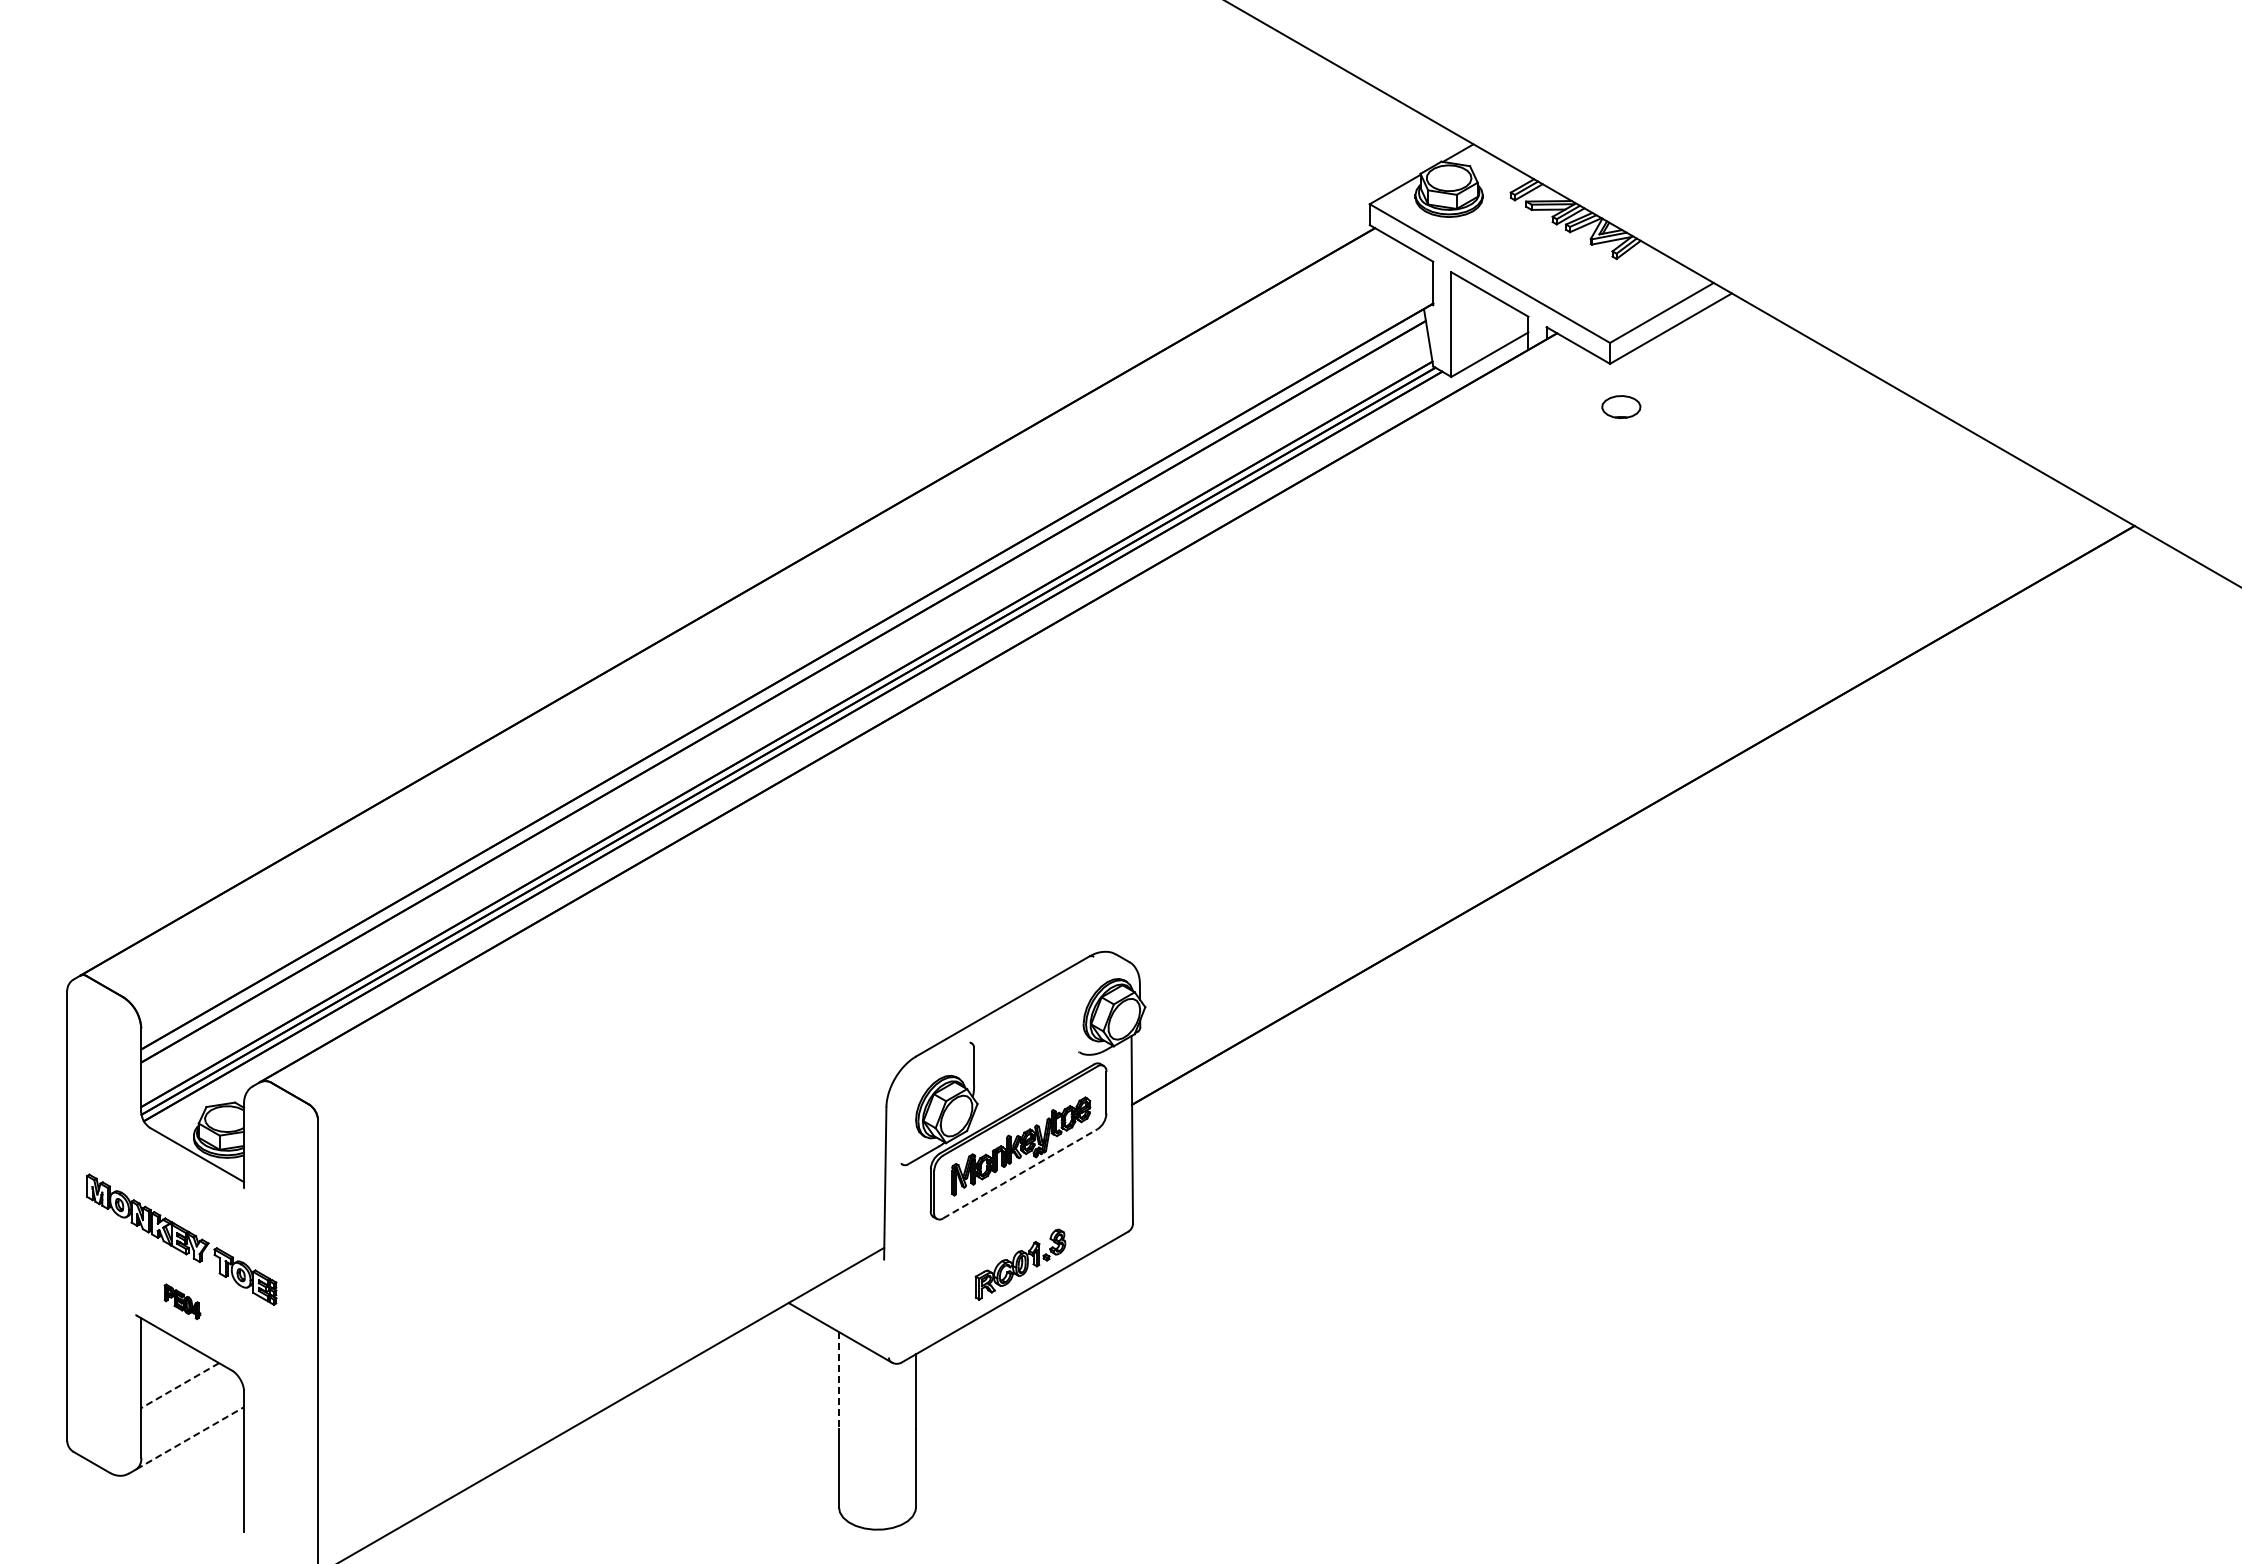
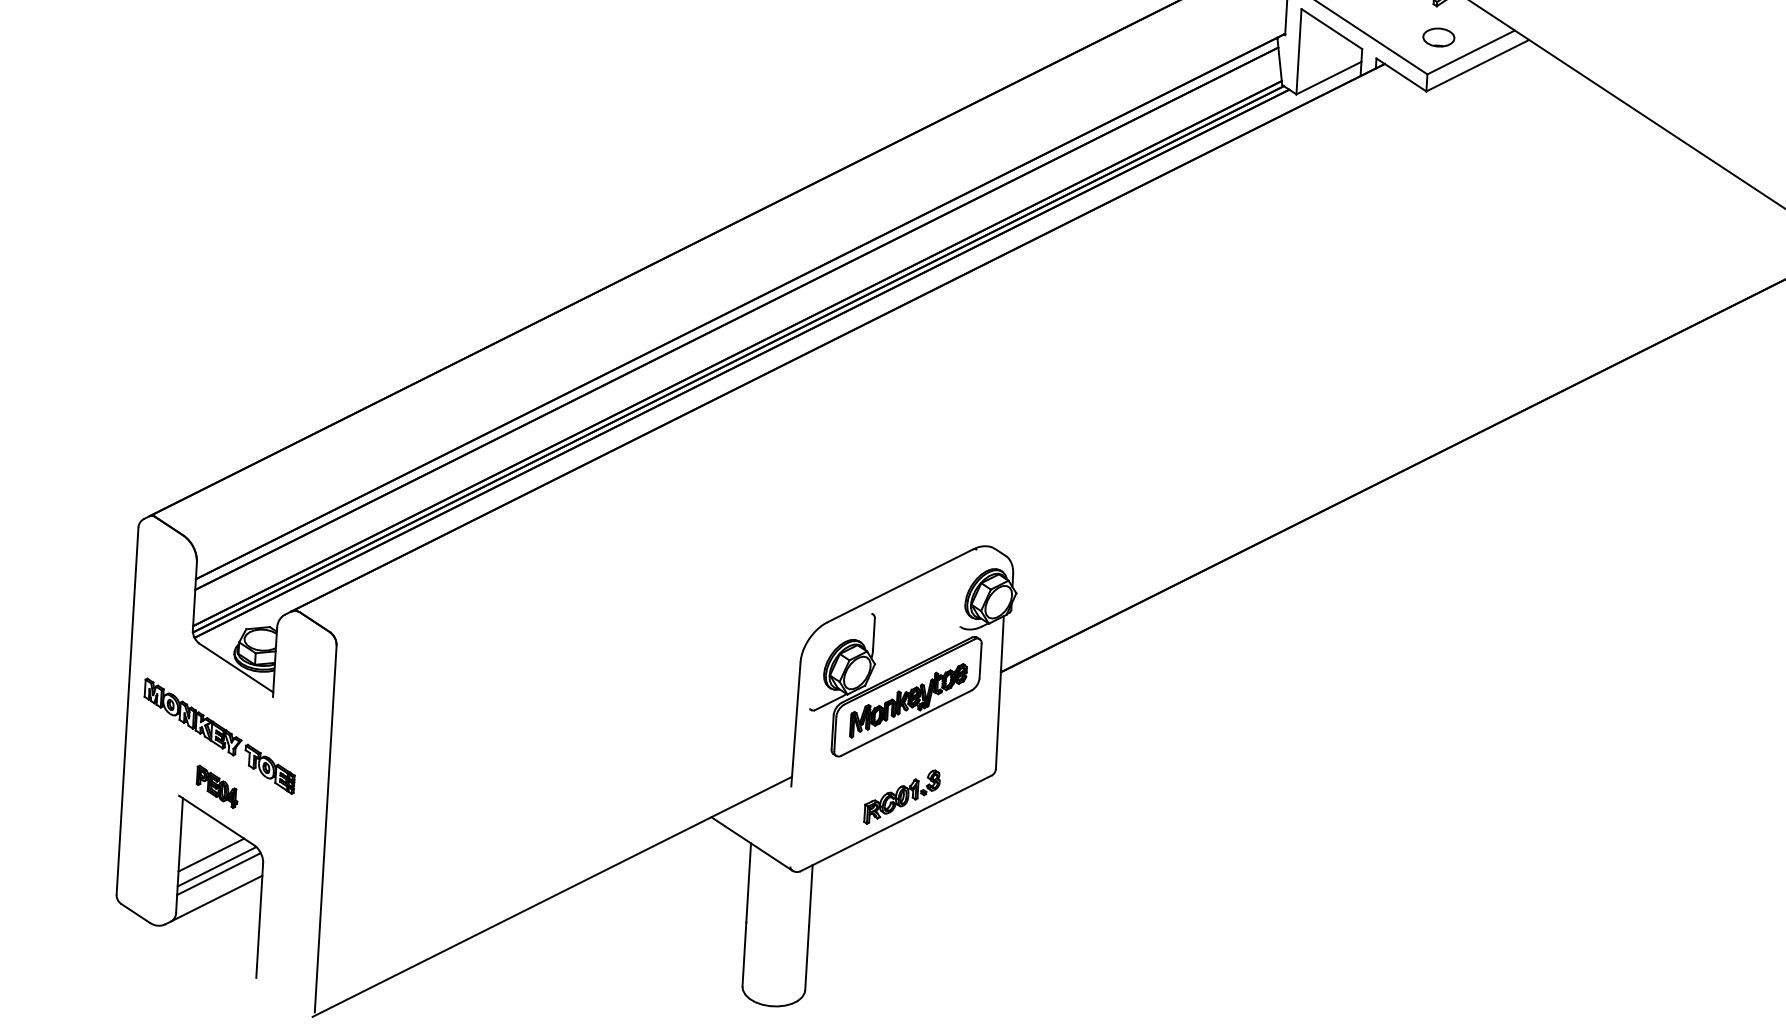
part: (1621, 406) -> (1439, 37), moved
line: (1020, 1173) -> (906, 722), dashed -> solid
part: (182, 1301) -> (217, 786), size x1.43
line: (839, 1381) -> (749, 883), dashed -> solid
line: (180, 1385) -> (211, 855), dashed -> solid
line: (187, 1399) -> (216, 866), added
line: (190, 1407) -> (218, 873), added
line: (190, 1437) -> (217, 897), dashed -> solid

